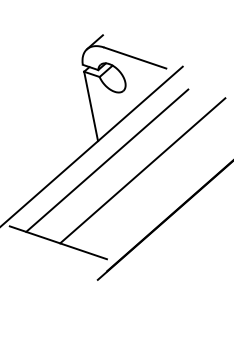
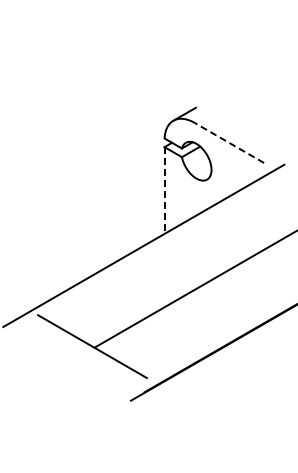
line: (134, 57) -> (228, 142), solid -> dashed
line: (91, 107) -> (164, 191), solid -> dashed
line: (106, 160) -> (170, 259), removed

